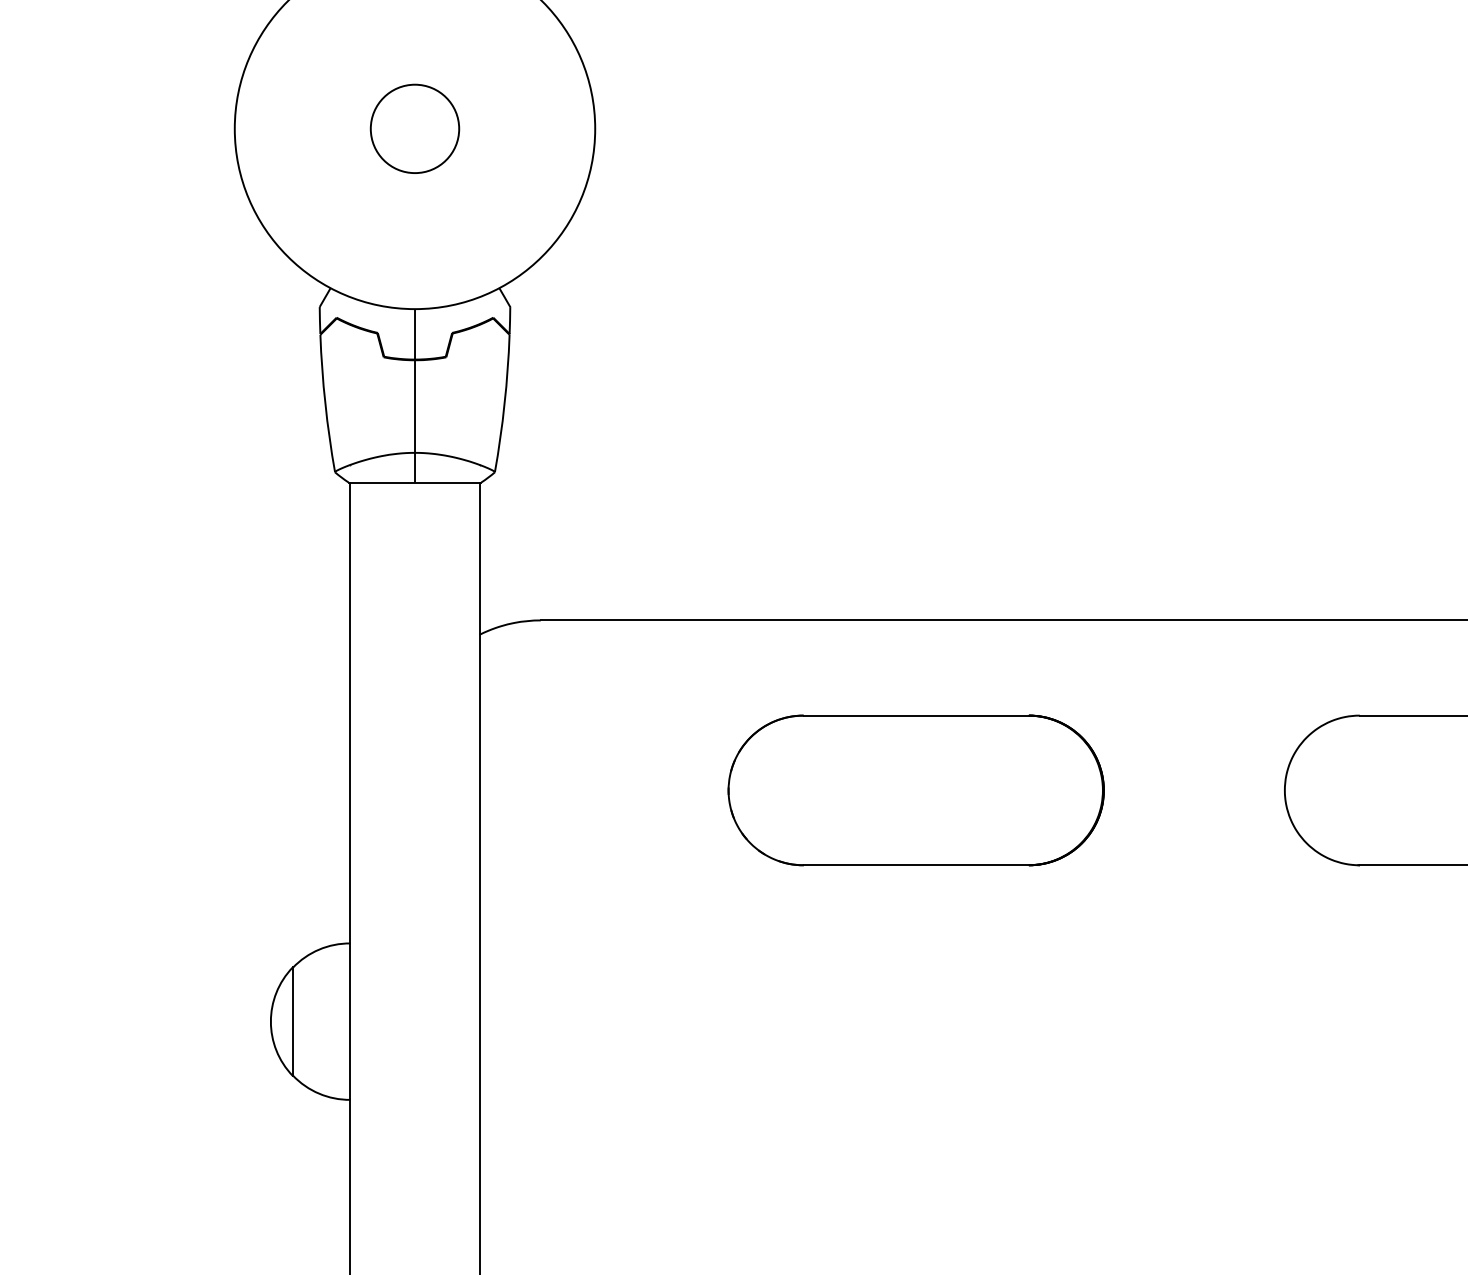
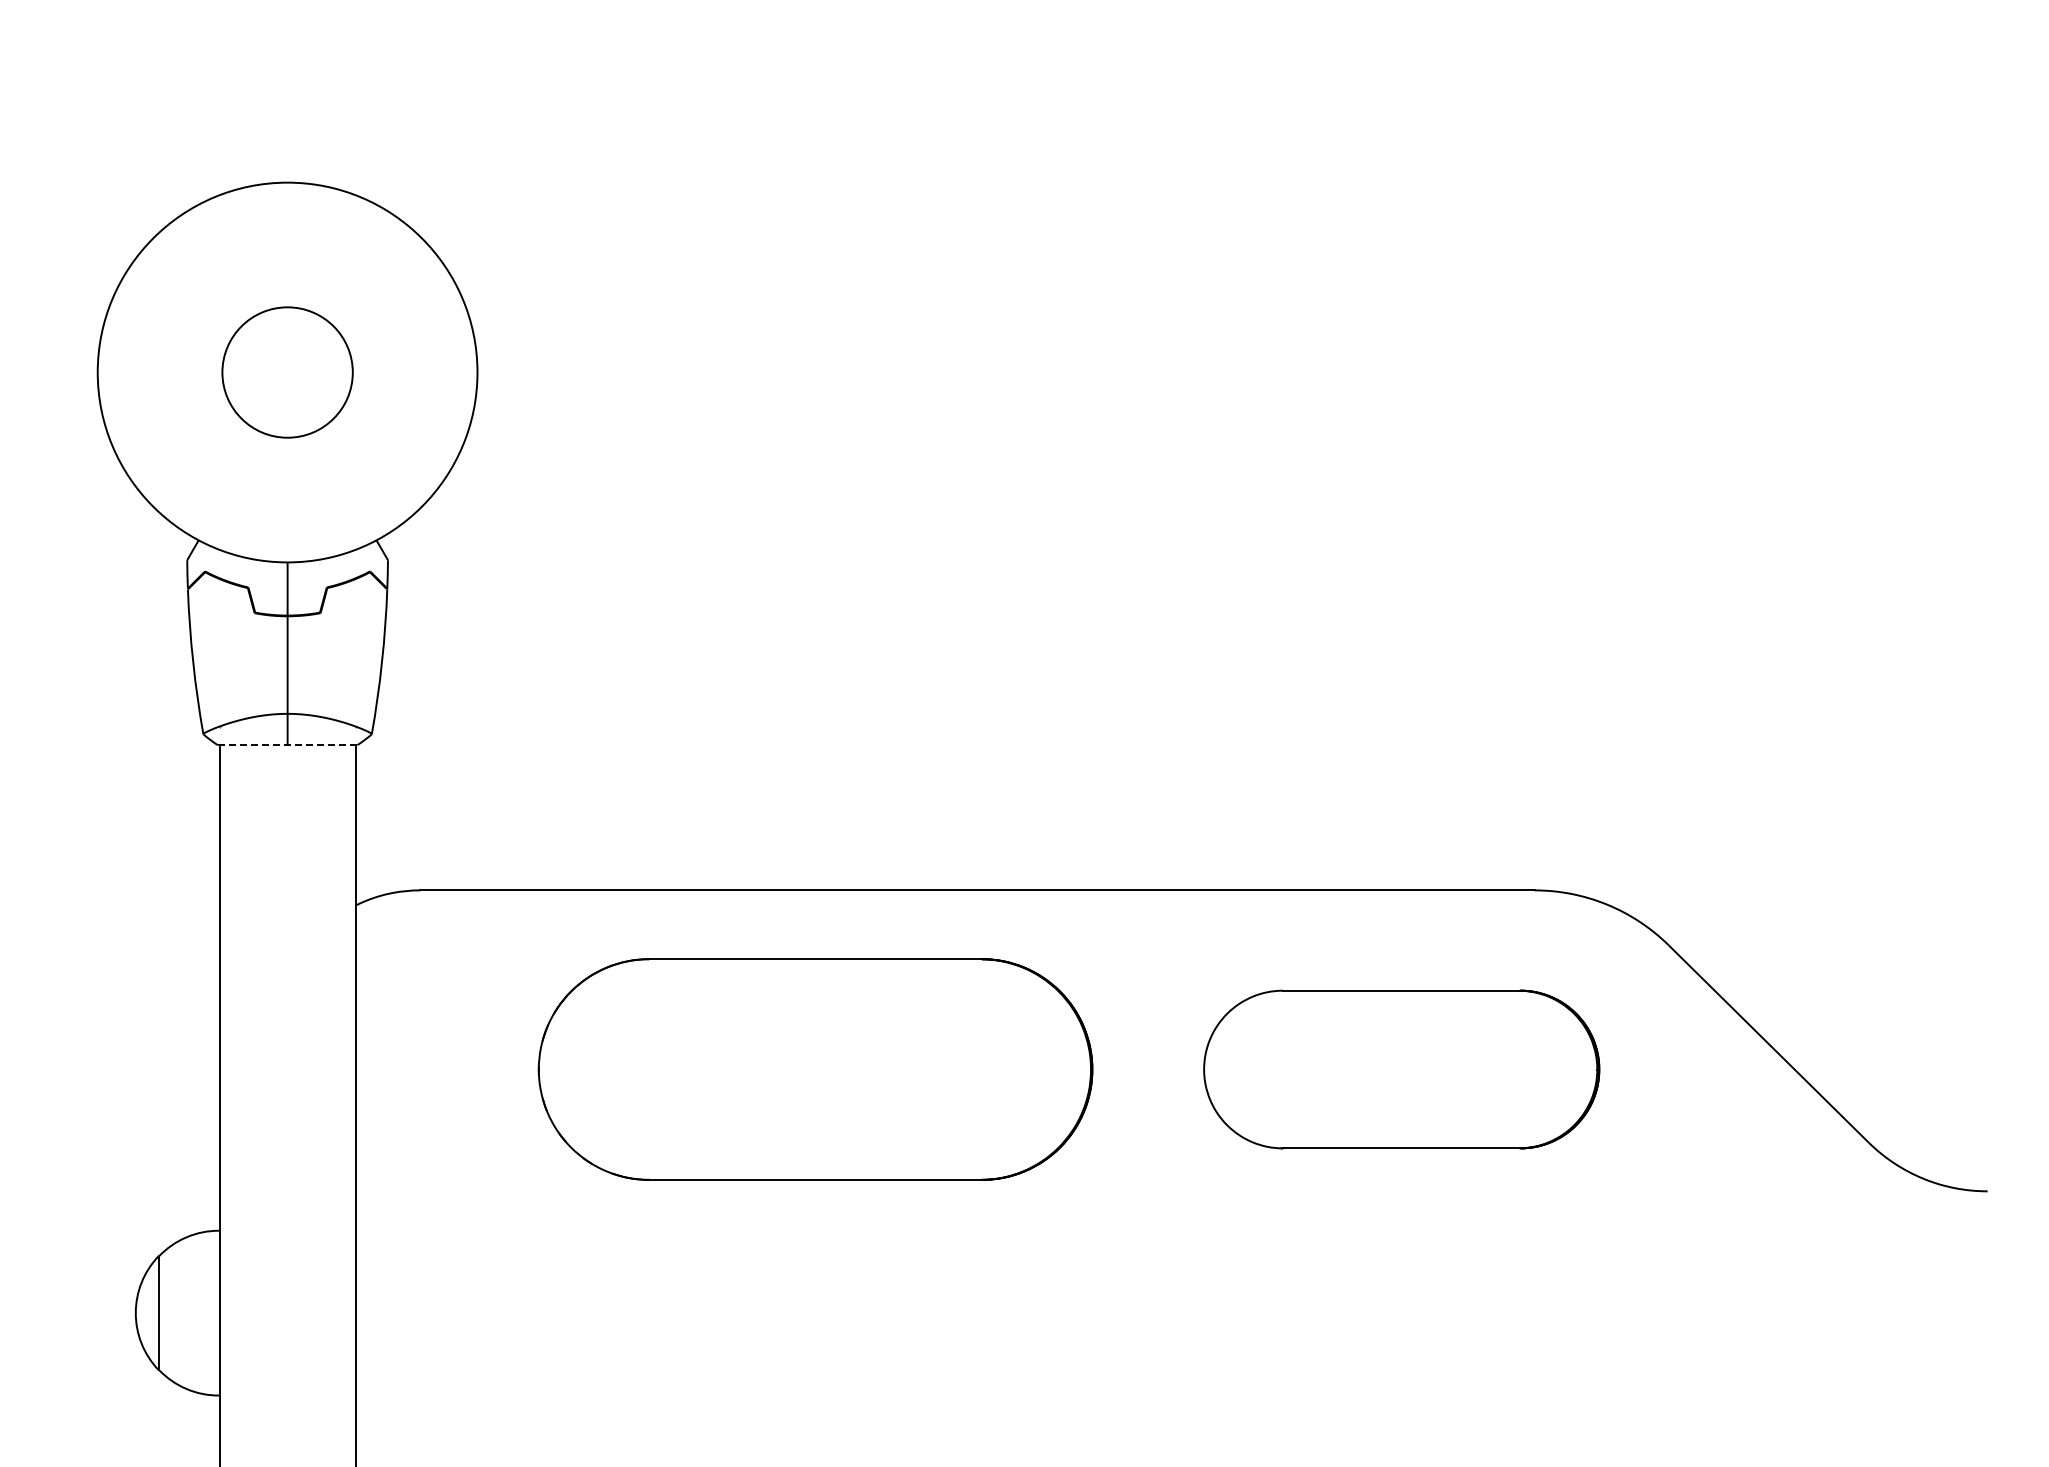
circle: (414, 128) -> (287, 372), size x1.4
line: (414, 482) -> (287, 745), solid -> dashed
part: (916, 790) -> (815, 1069), size x1.4

